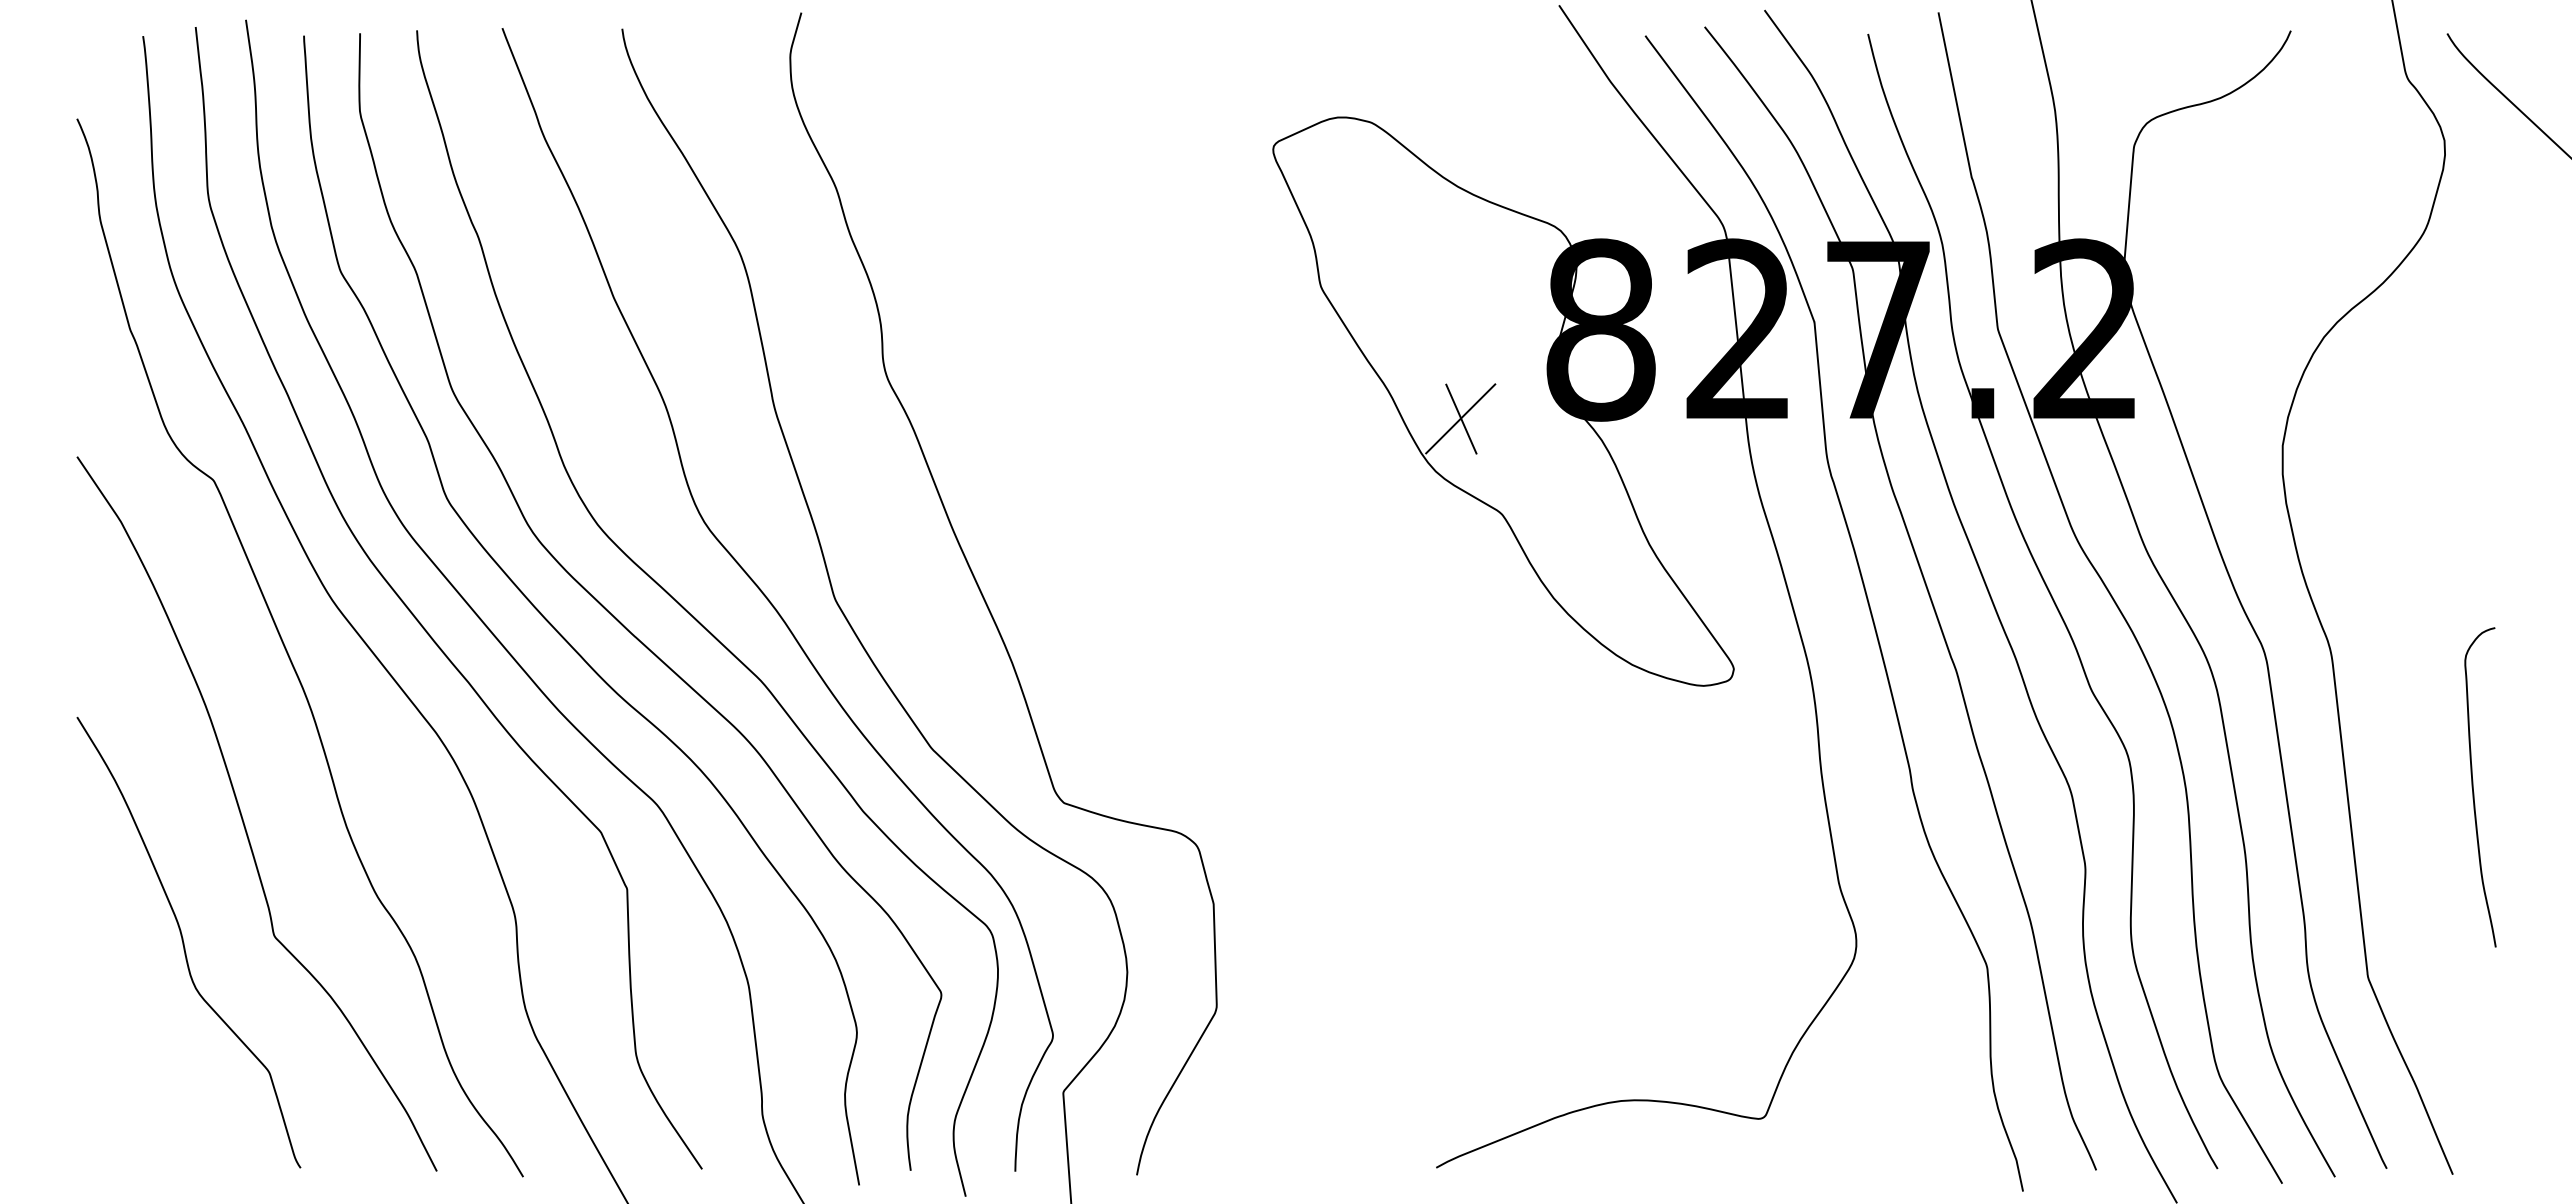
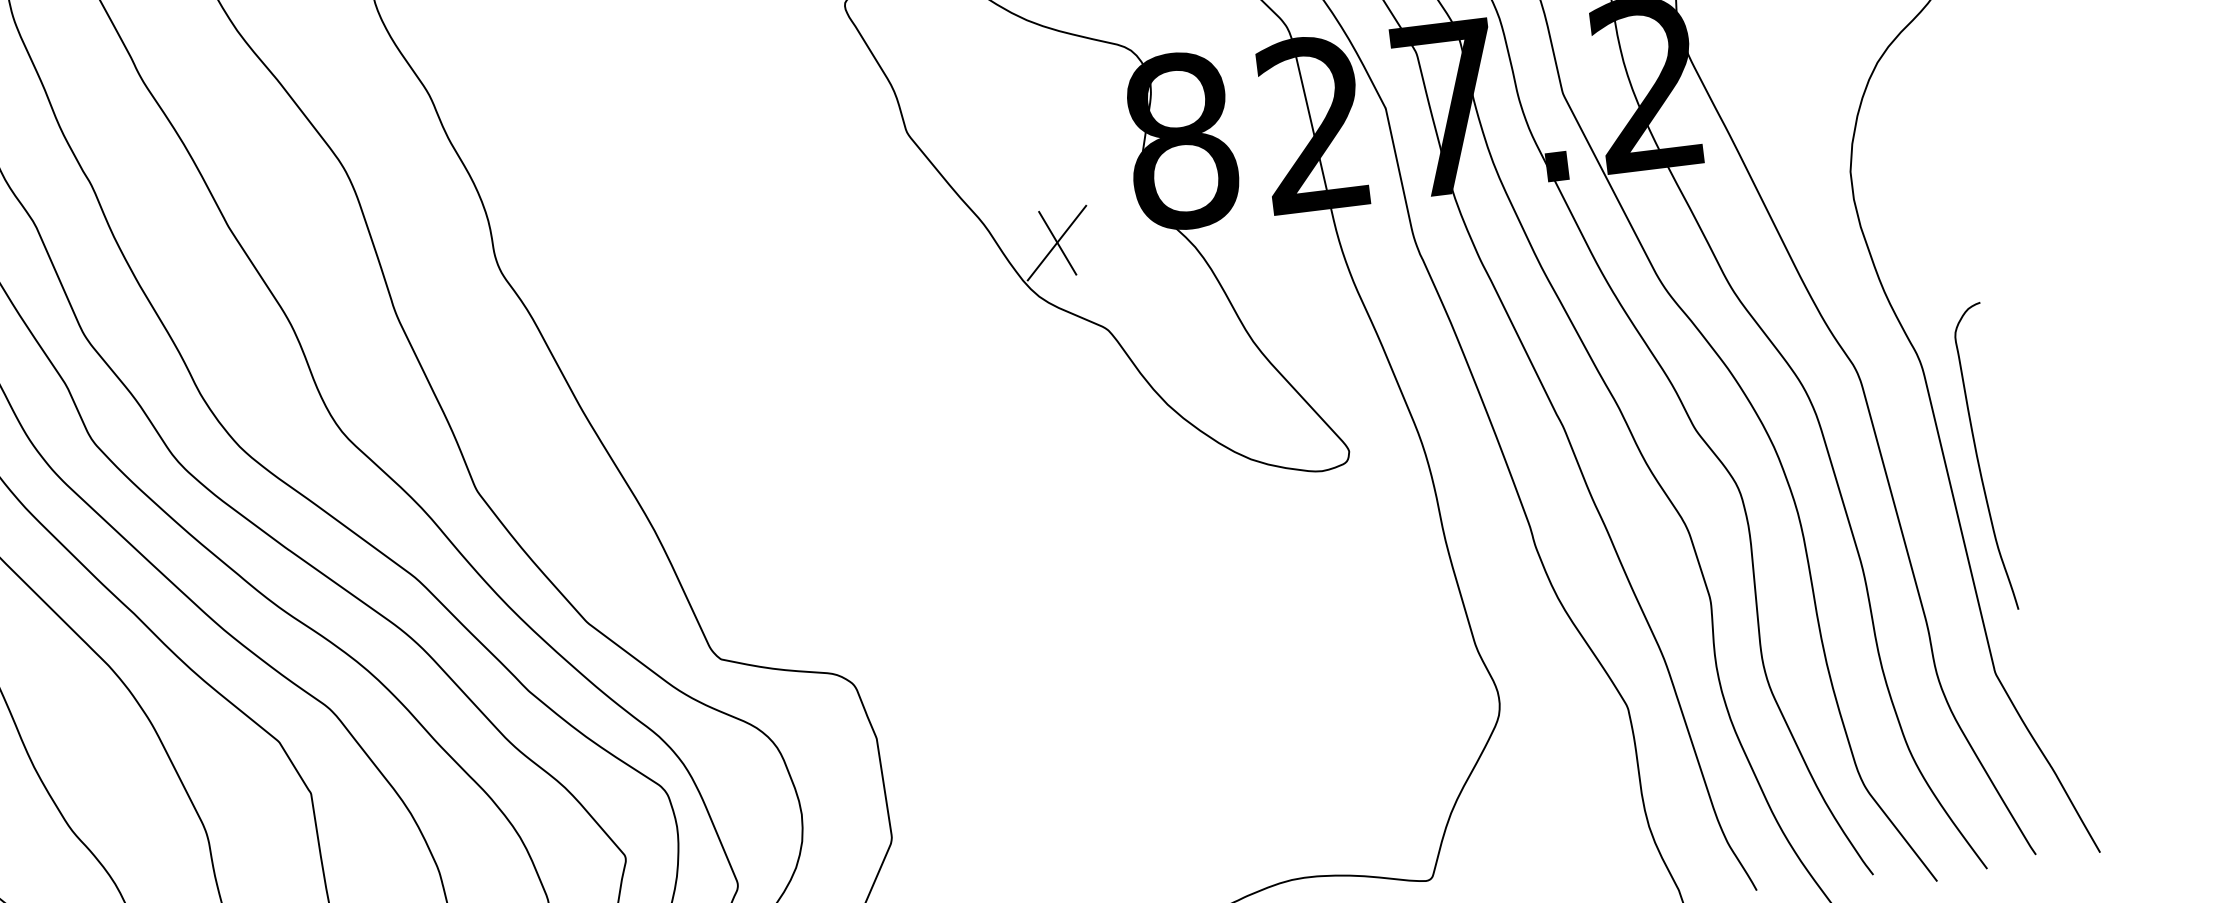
curve: (2473, 787) -> (1978, 458), moved

